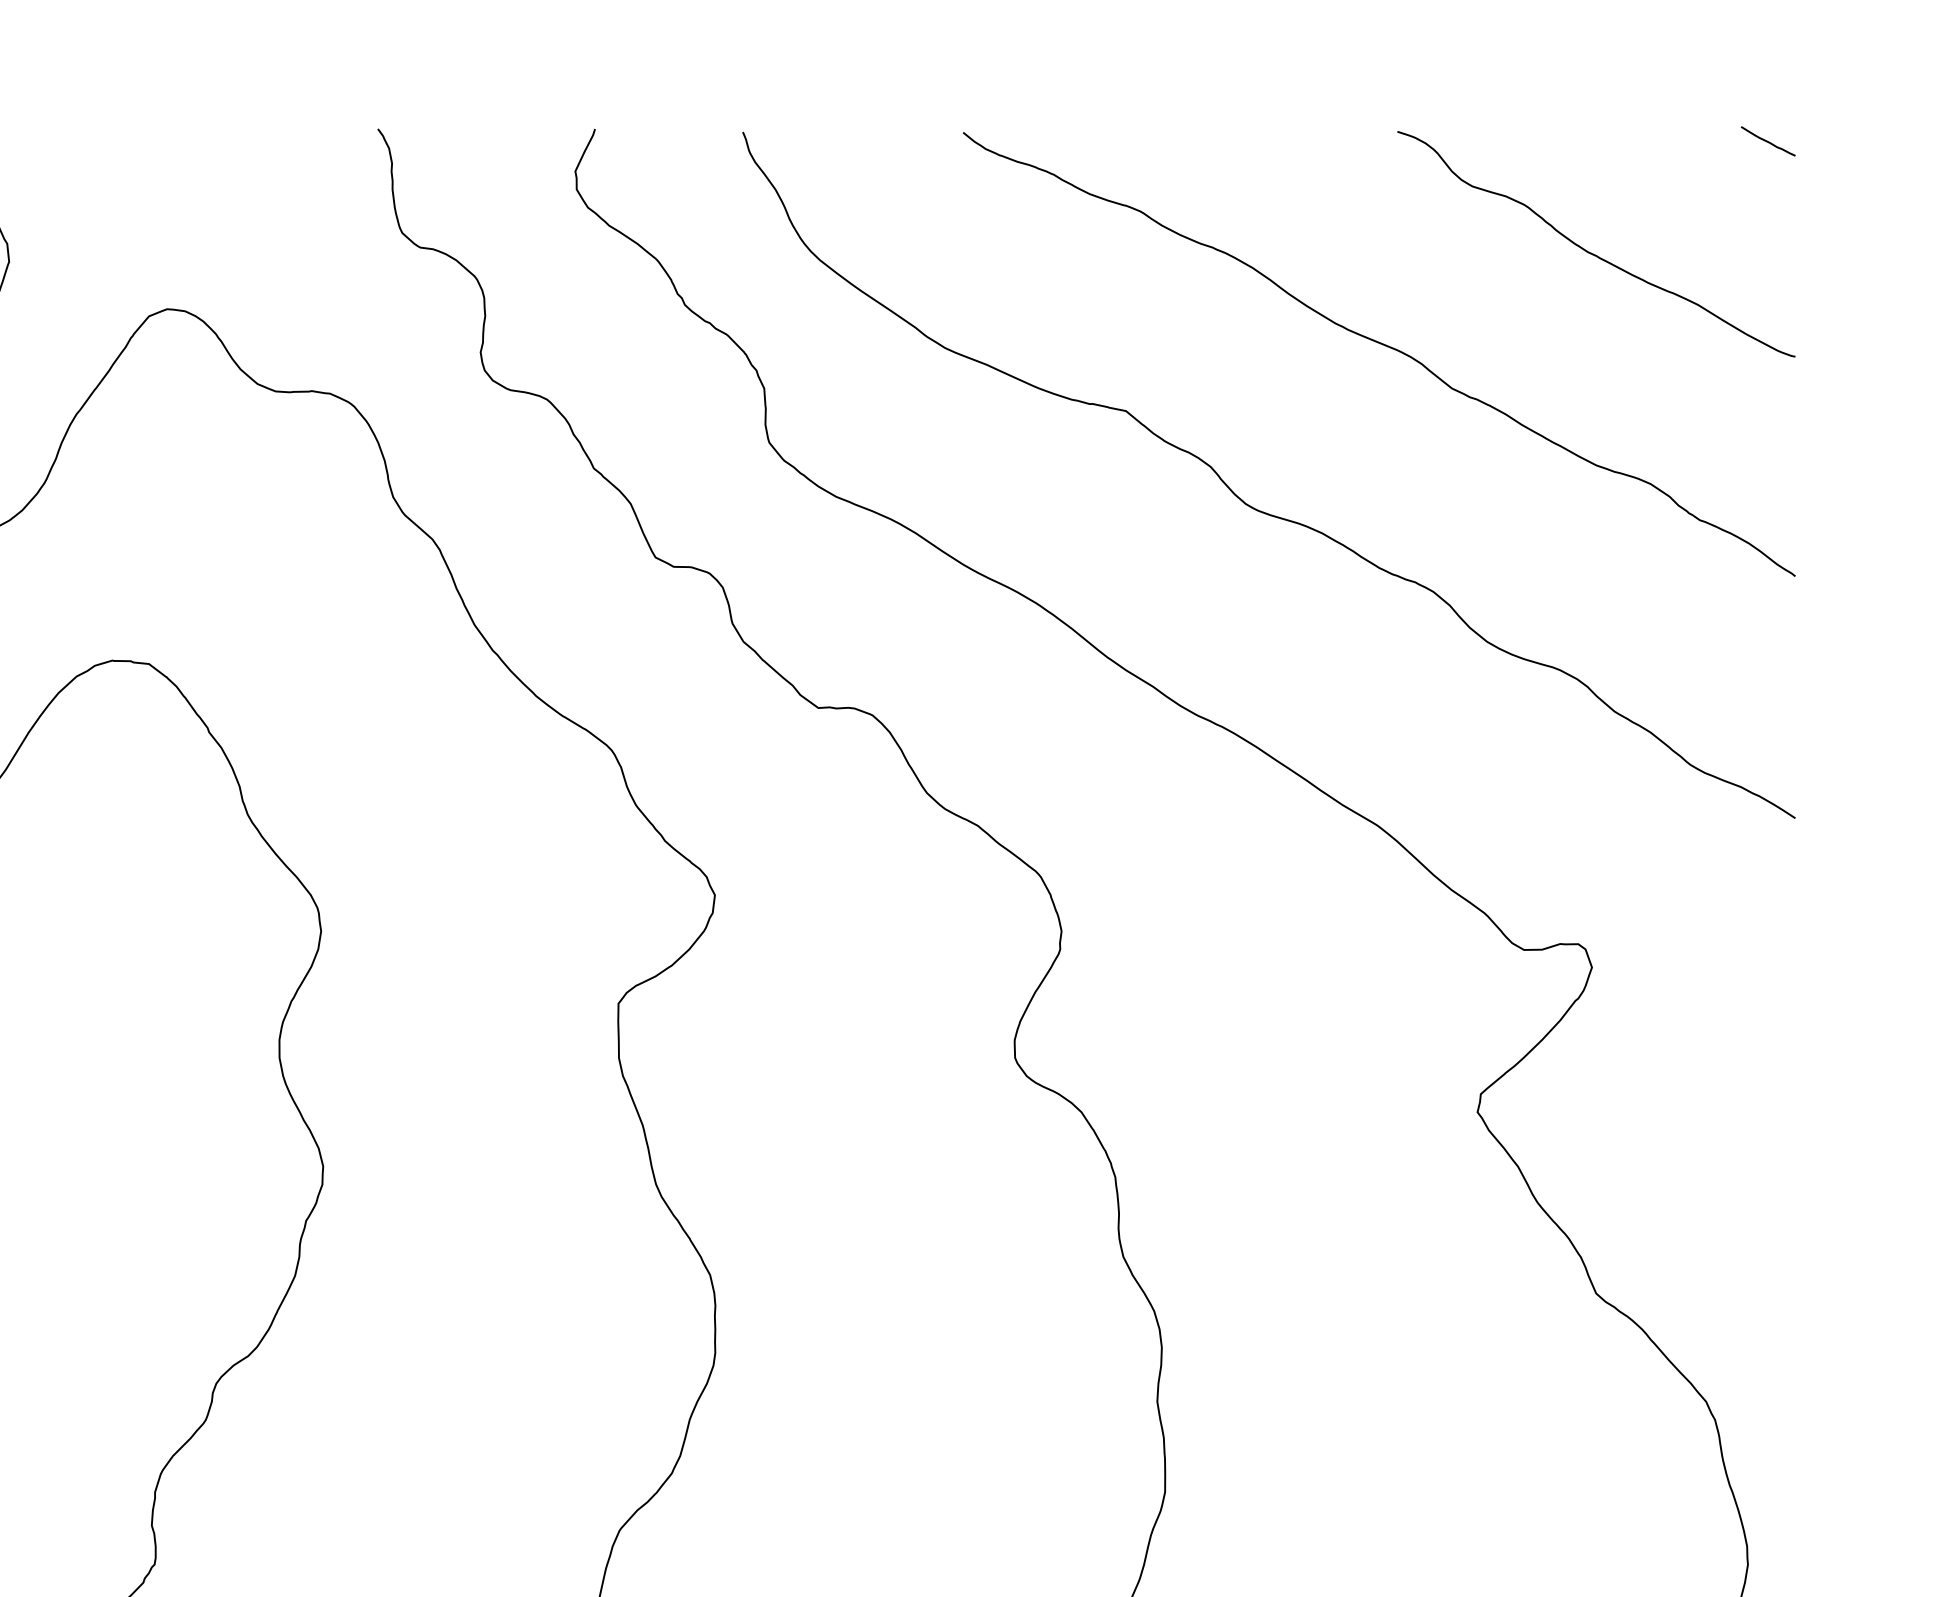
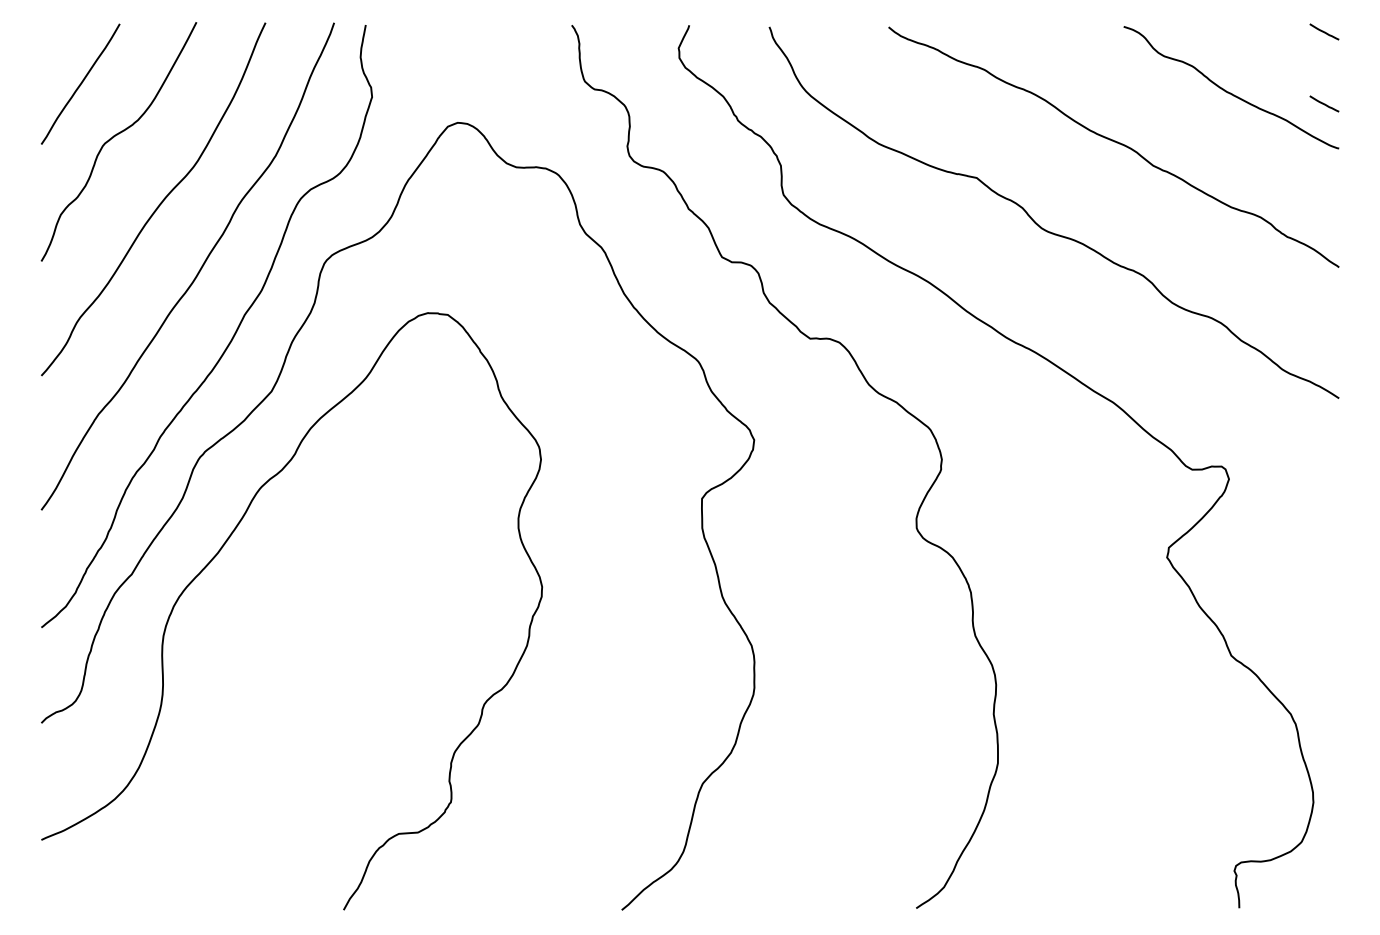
line: (1768, 273) -> (1324, 103), added

